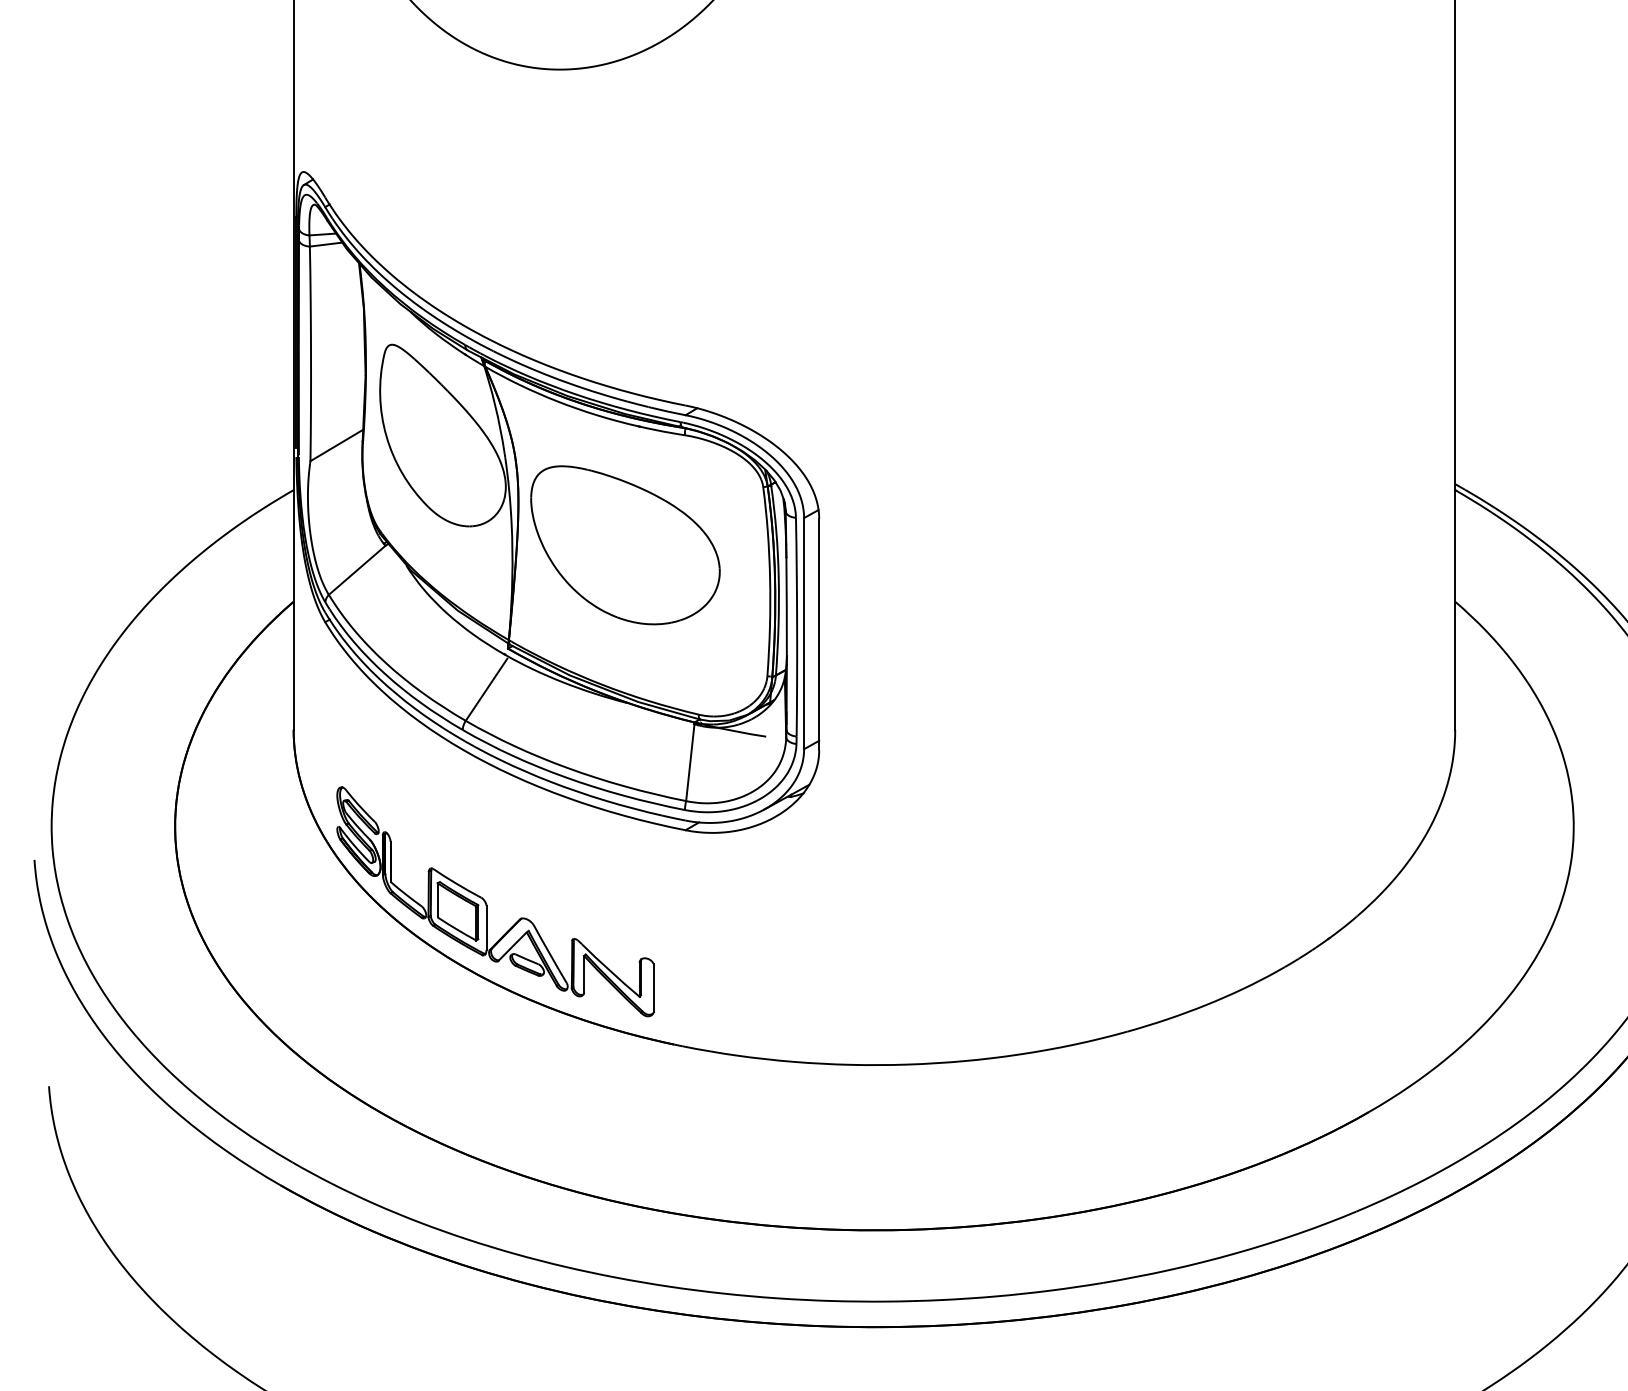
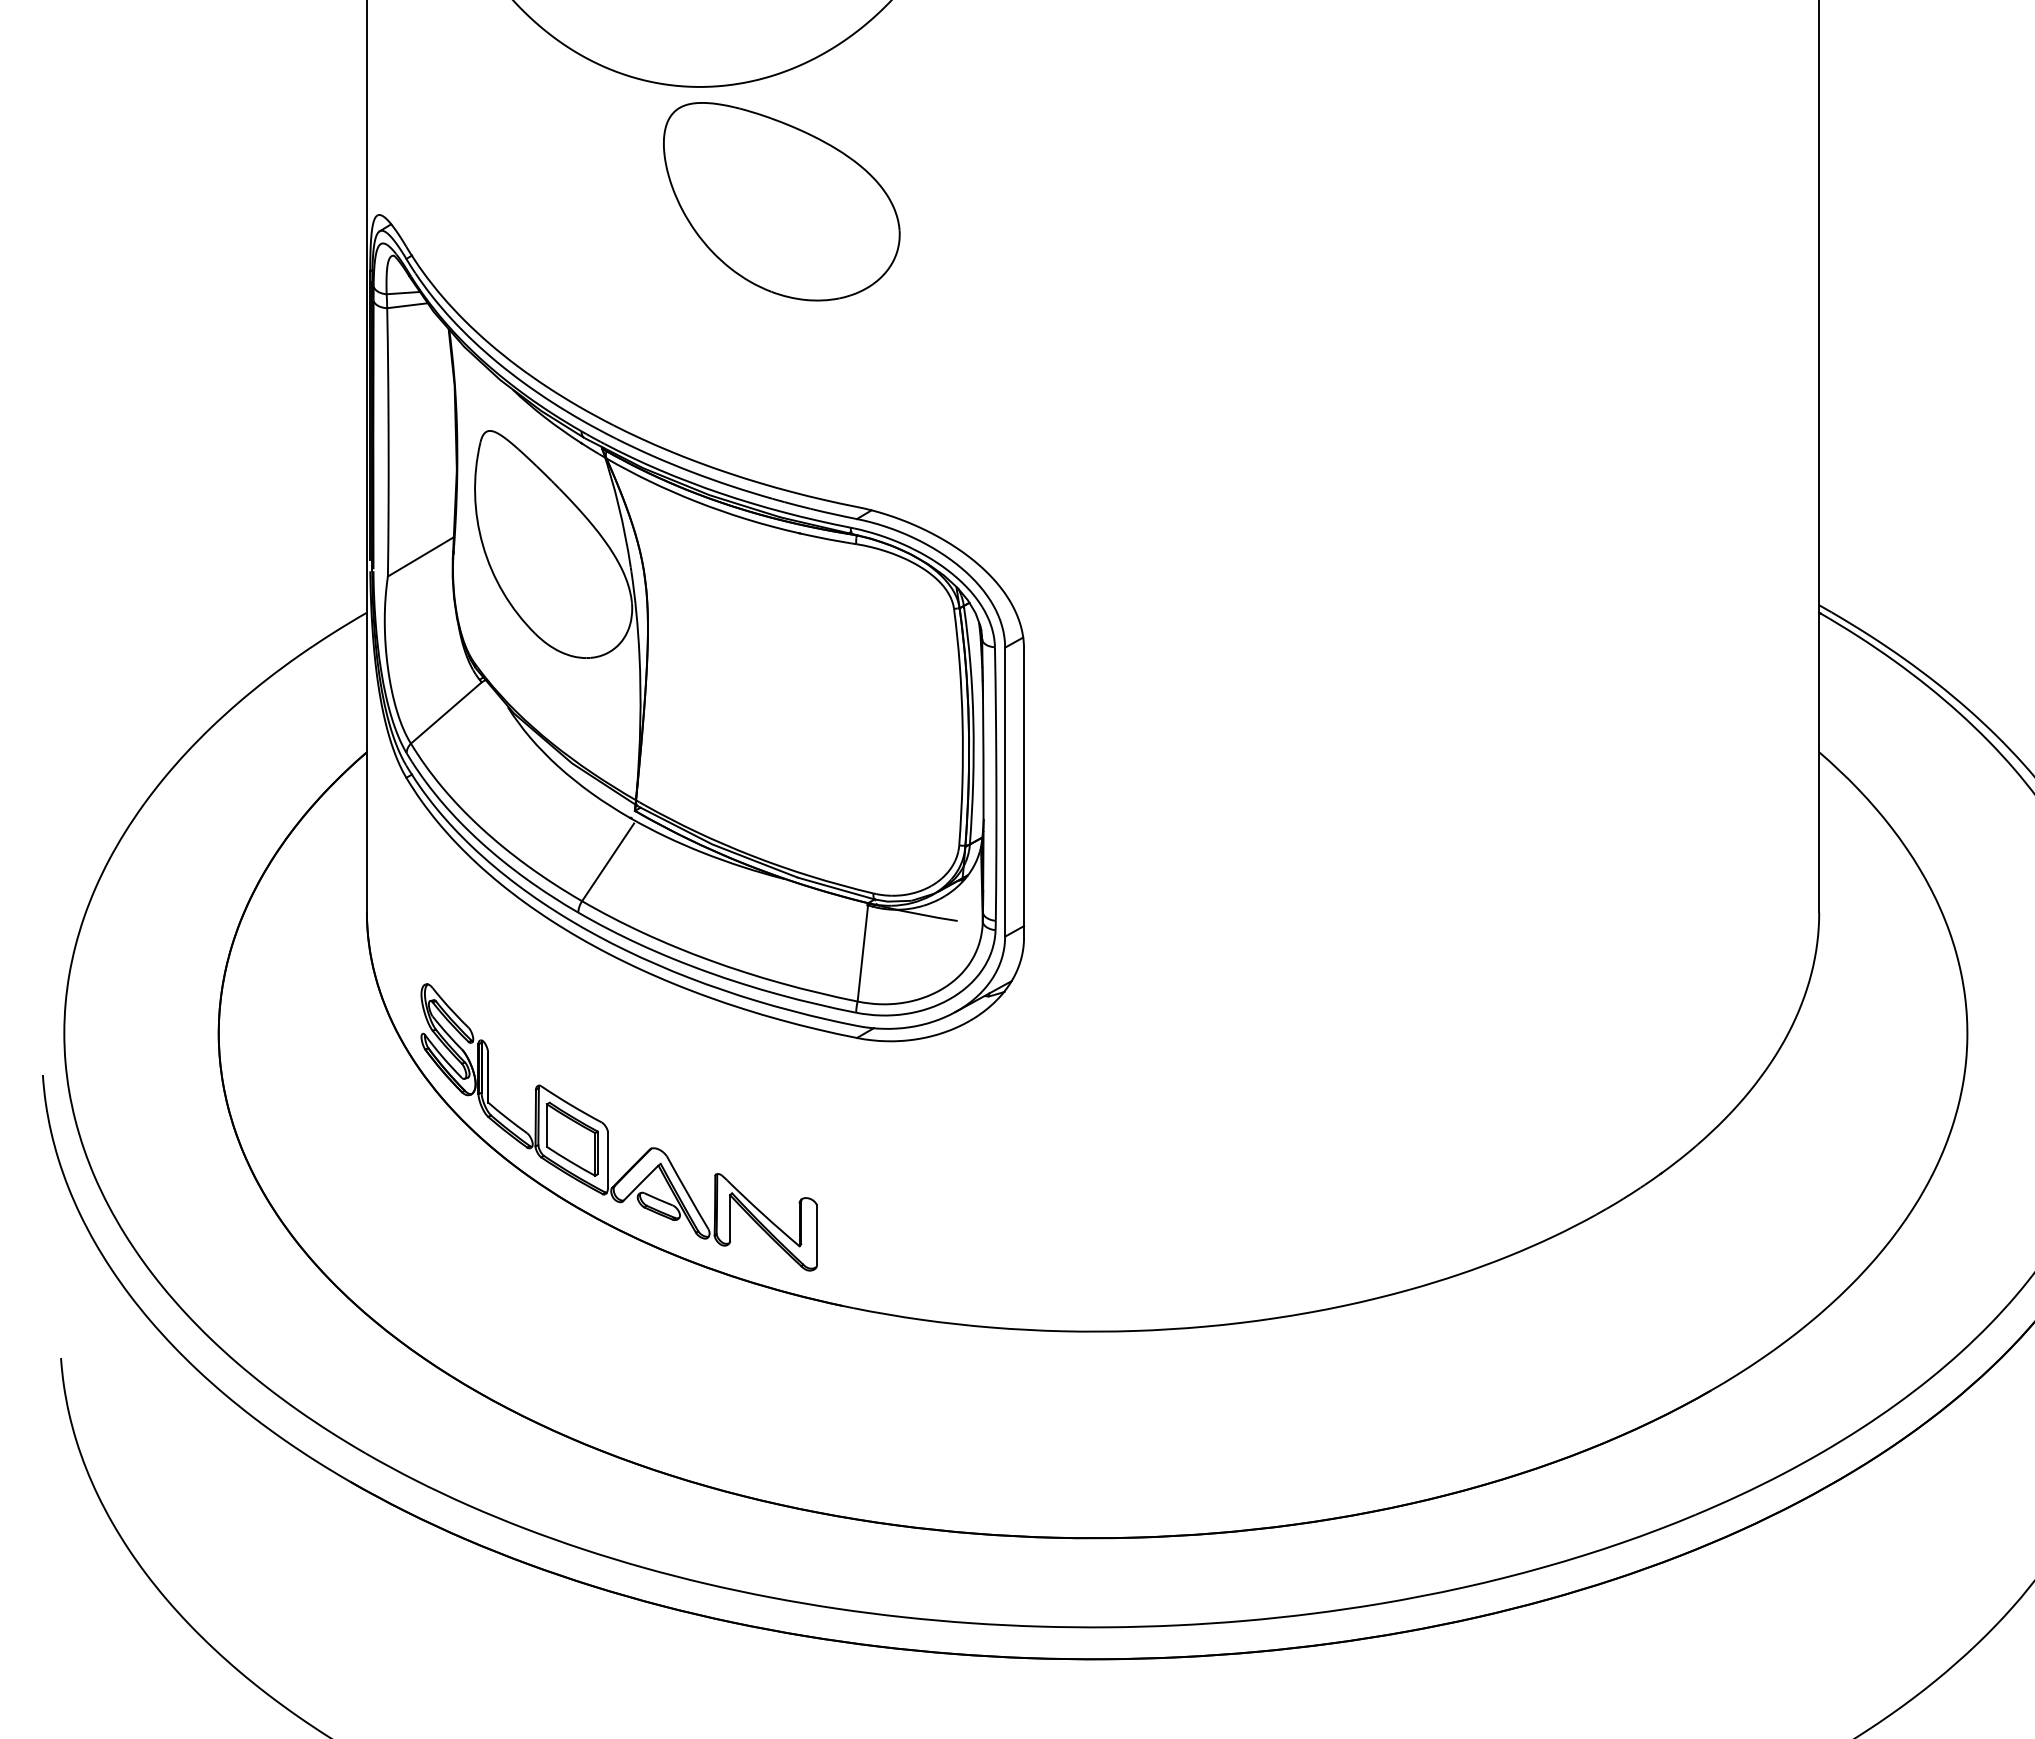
part: (625, 545) -> (781, 201), moved

